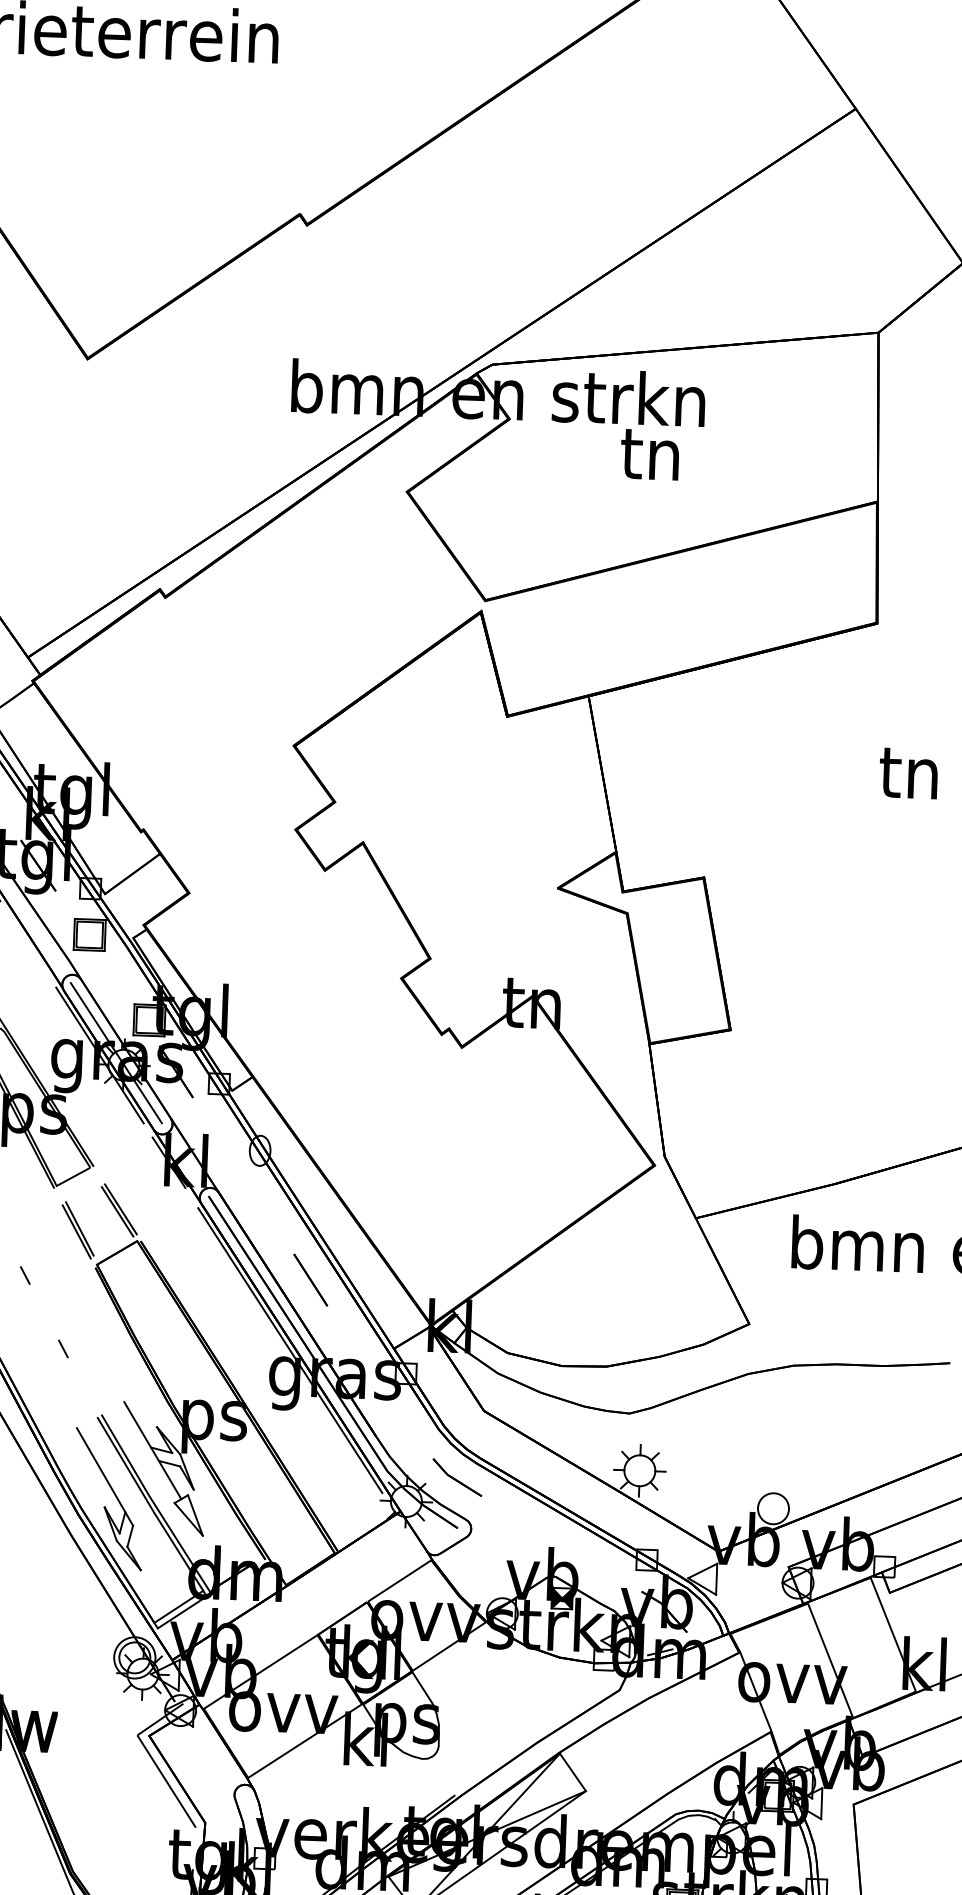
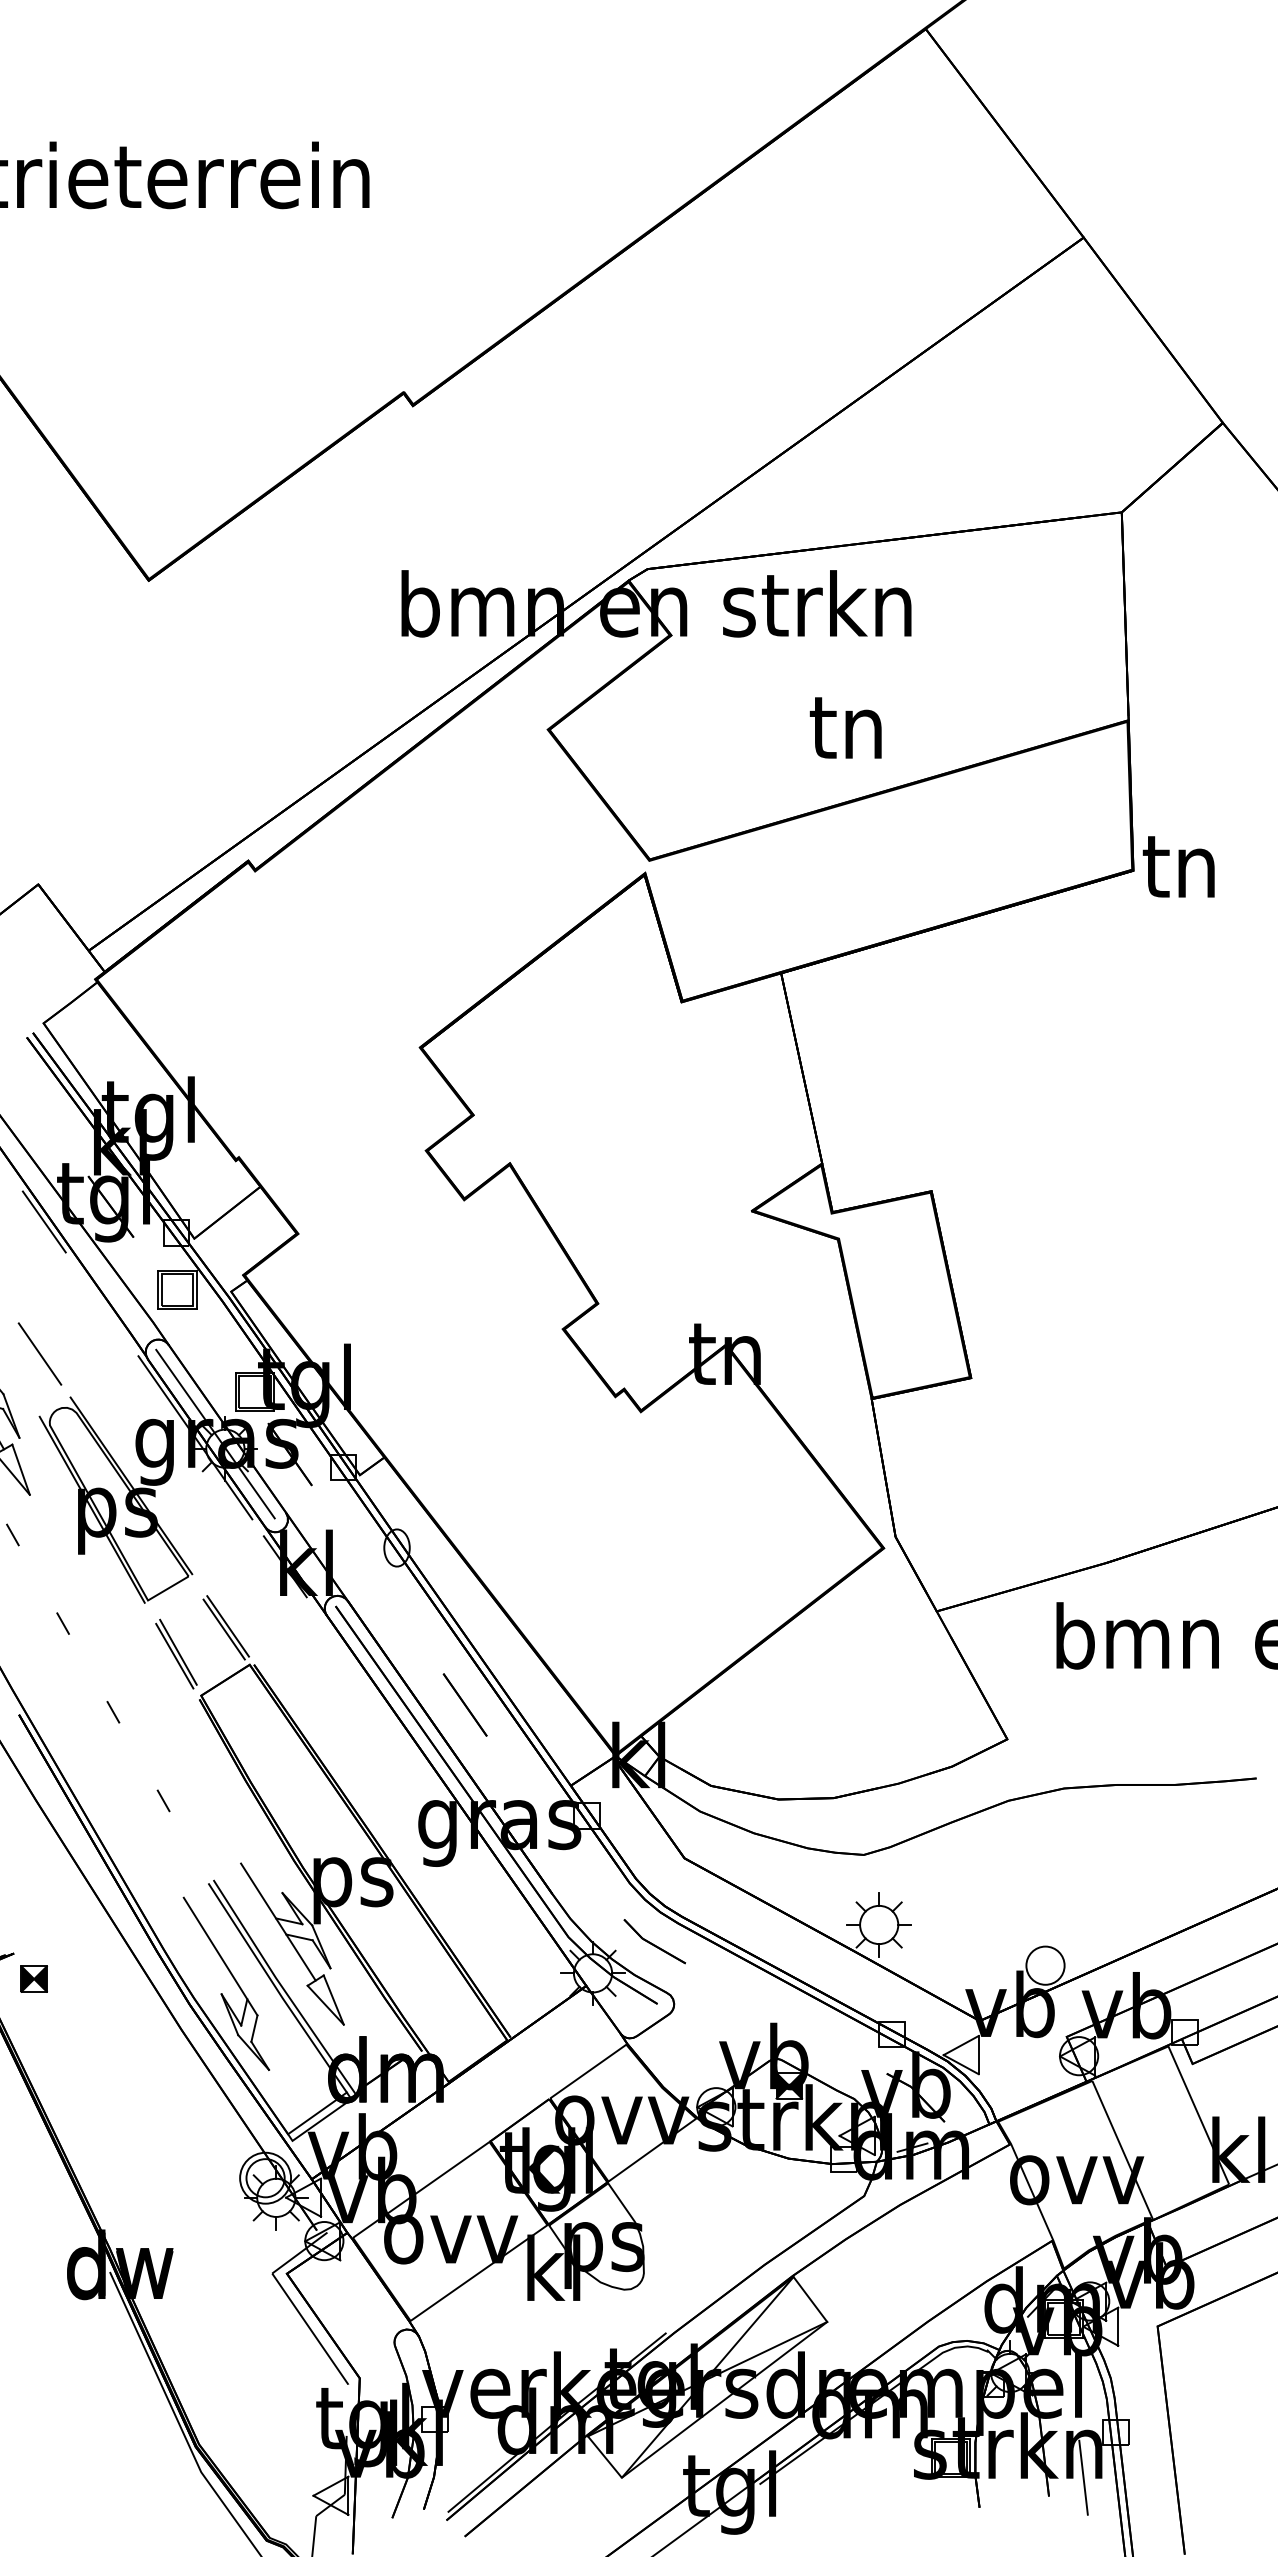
text: (649, 454) -> (845, 727), moved
text: (908, 773) -> (1178, 866), moved
line: (289, 1350) -> (442, 1792), removed

